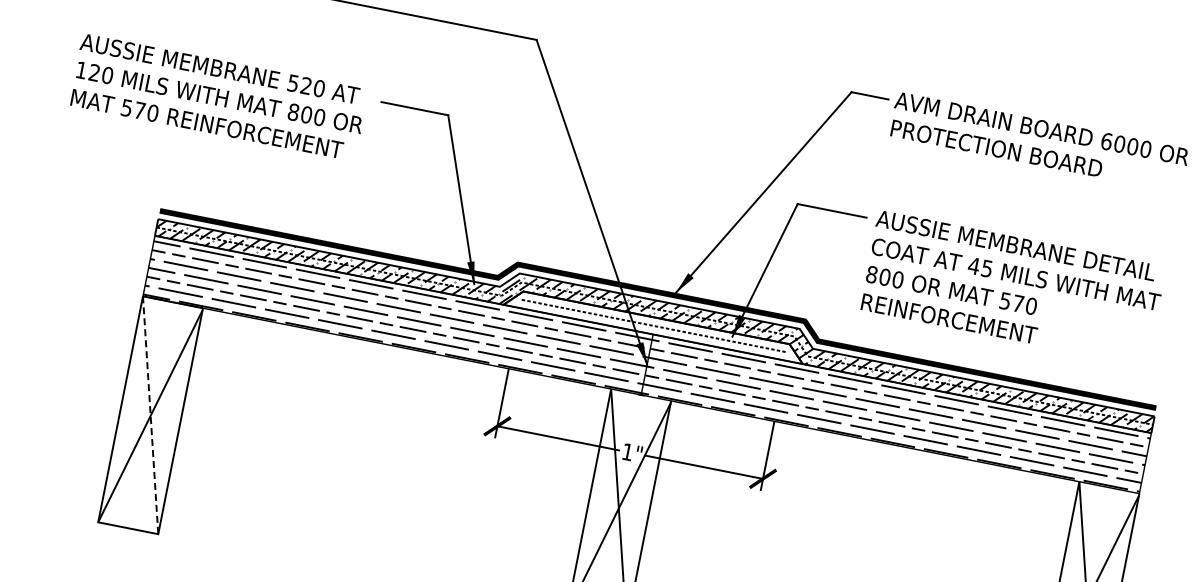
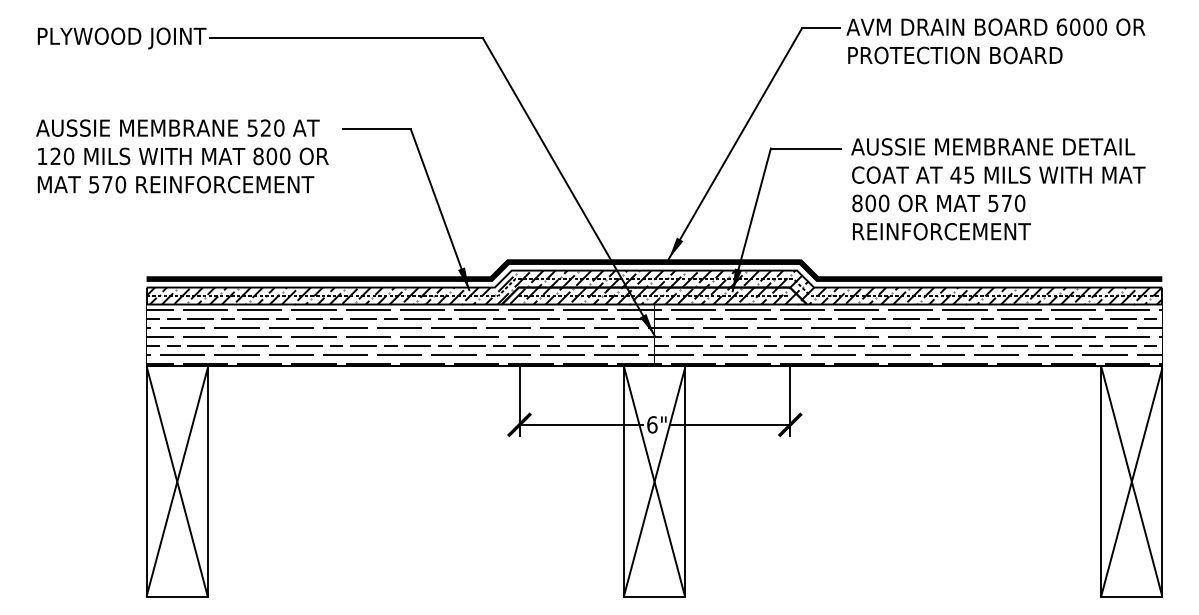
hatch: (656, 326) -> (656, 295), added
line: (150, 415) -> (177, 481), dashed -> solid
text: (627, 451) -> (652, 424), 1" -> 6"

